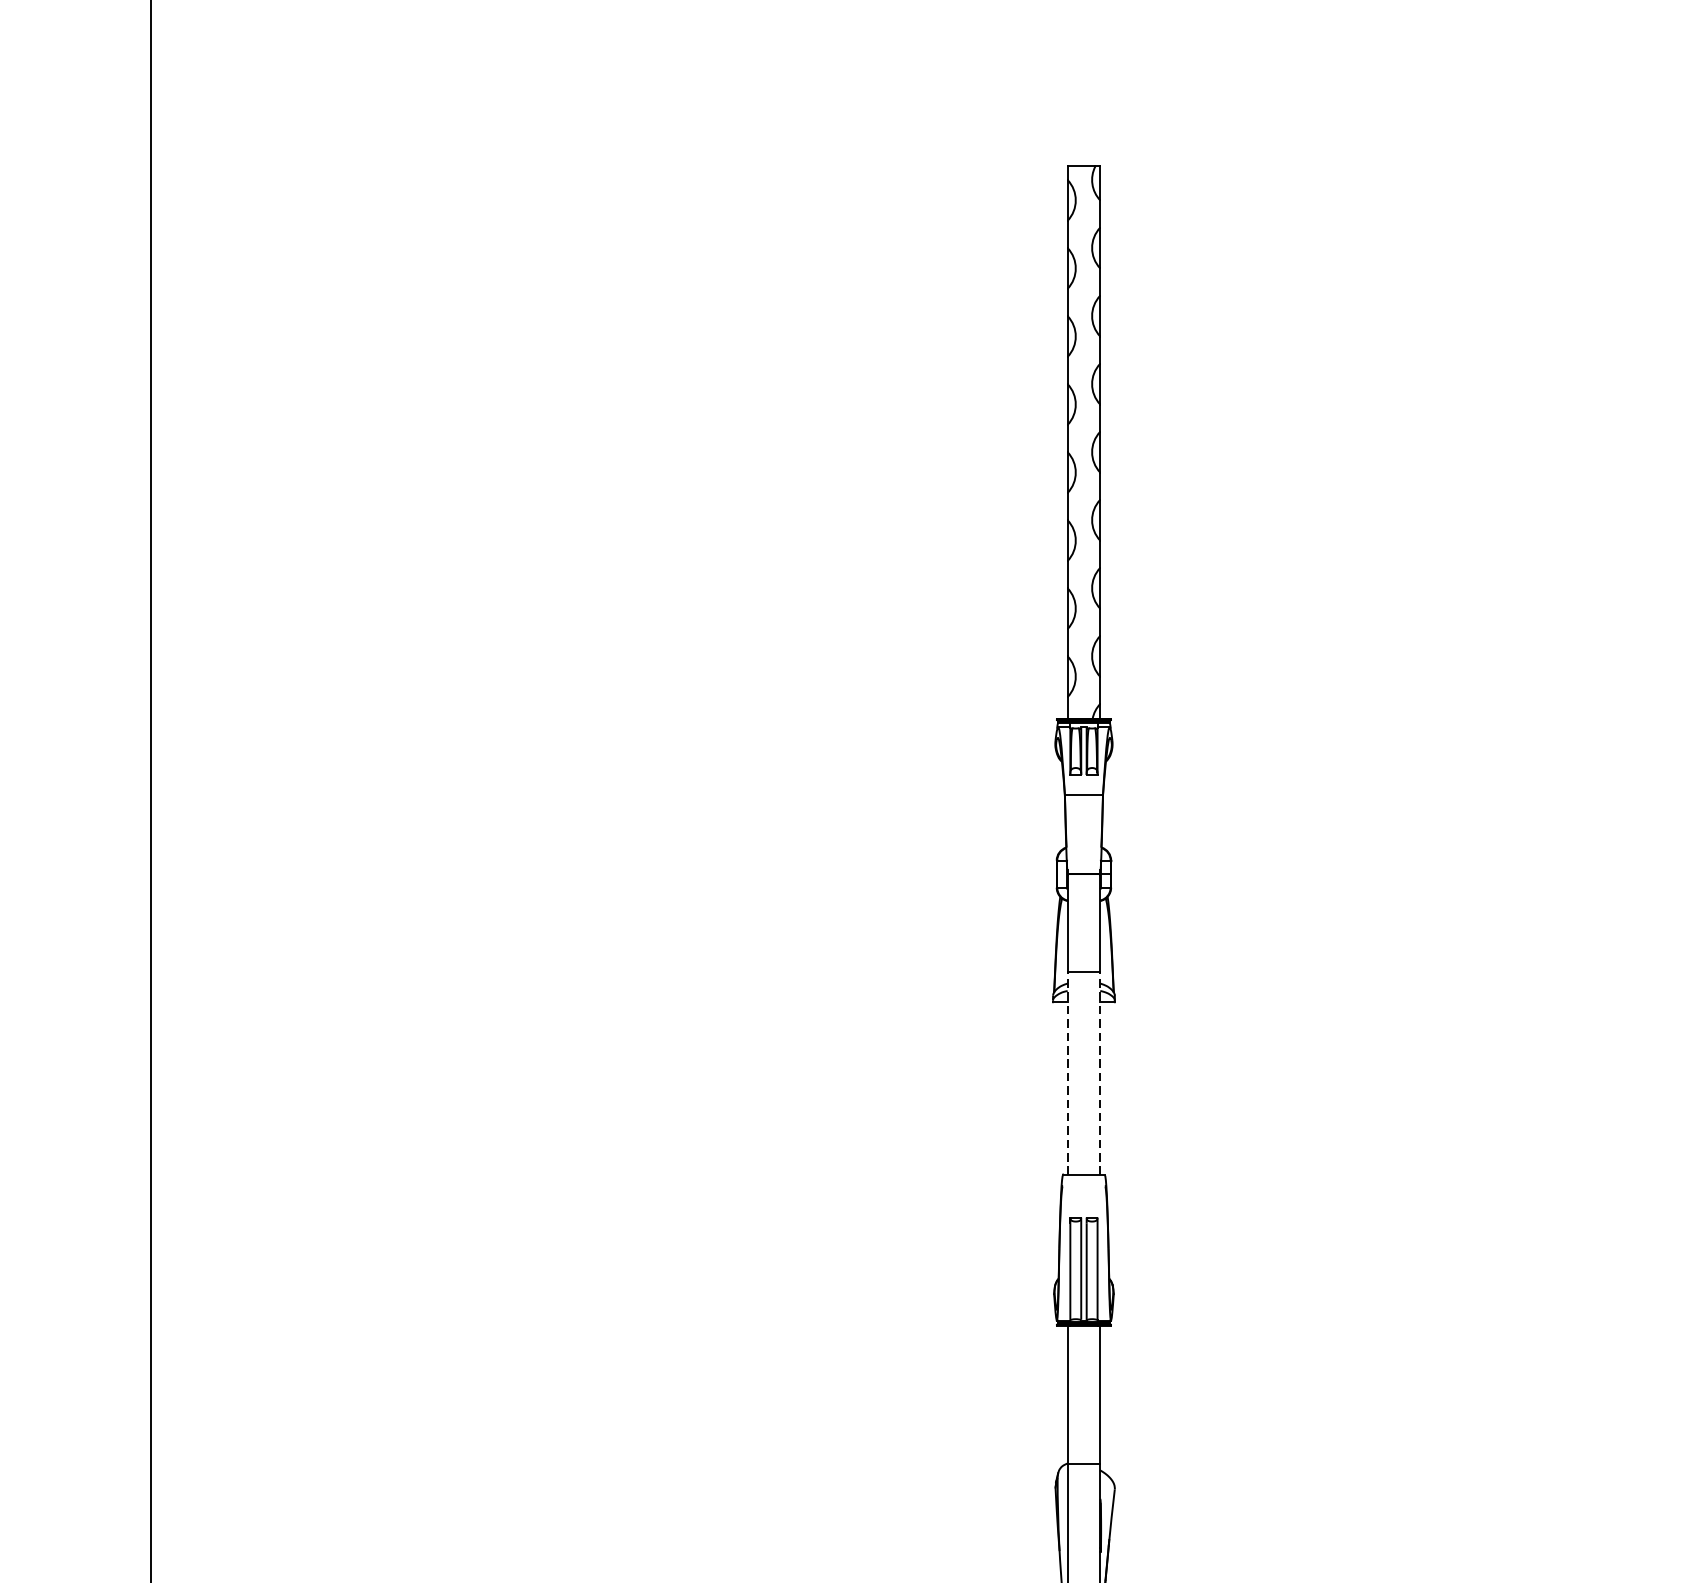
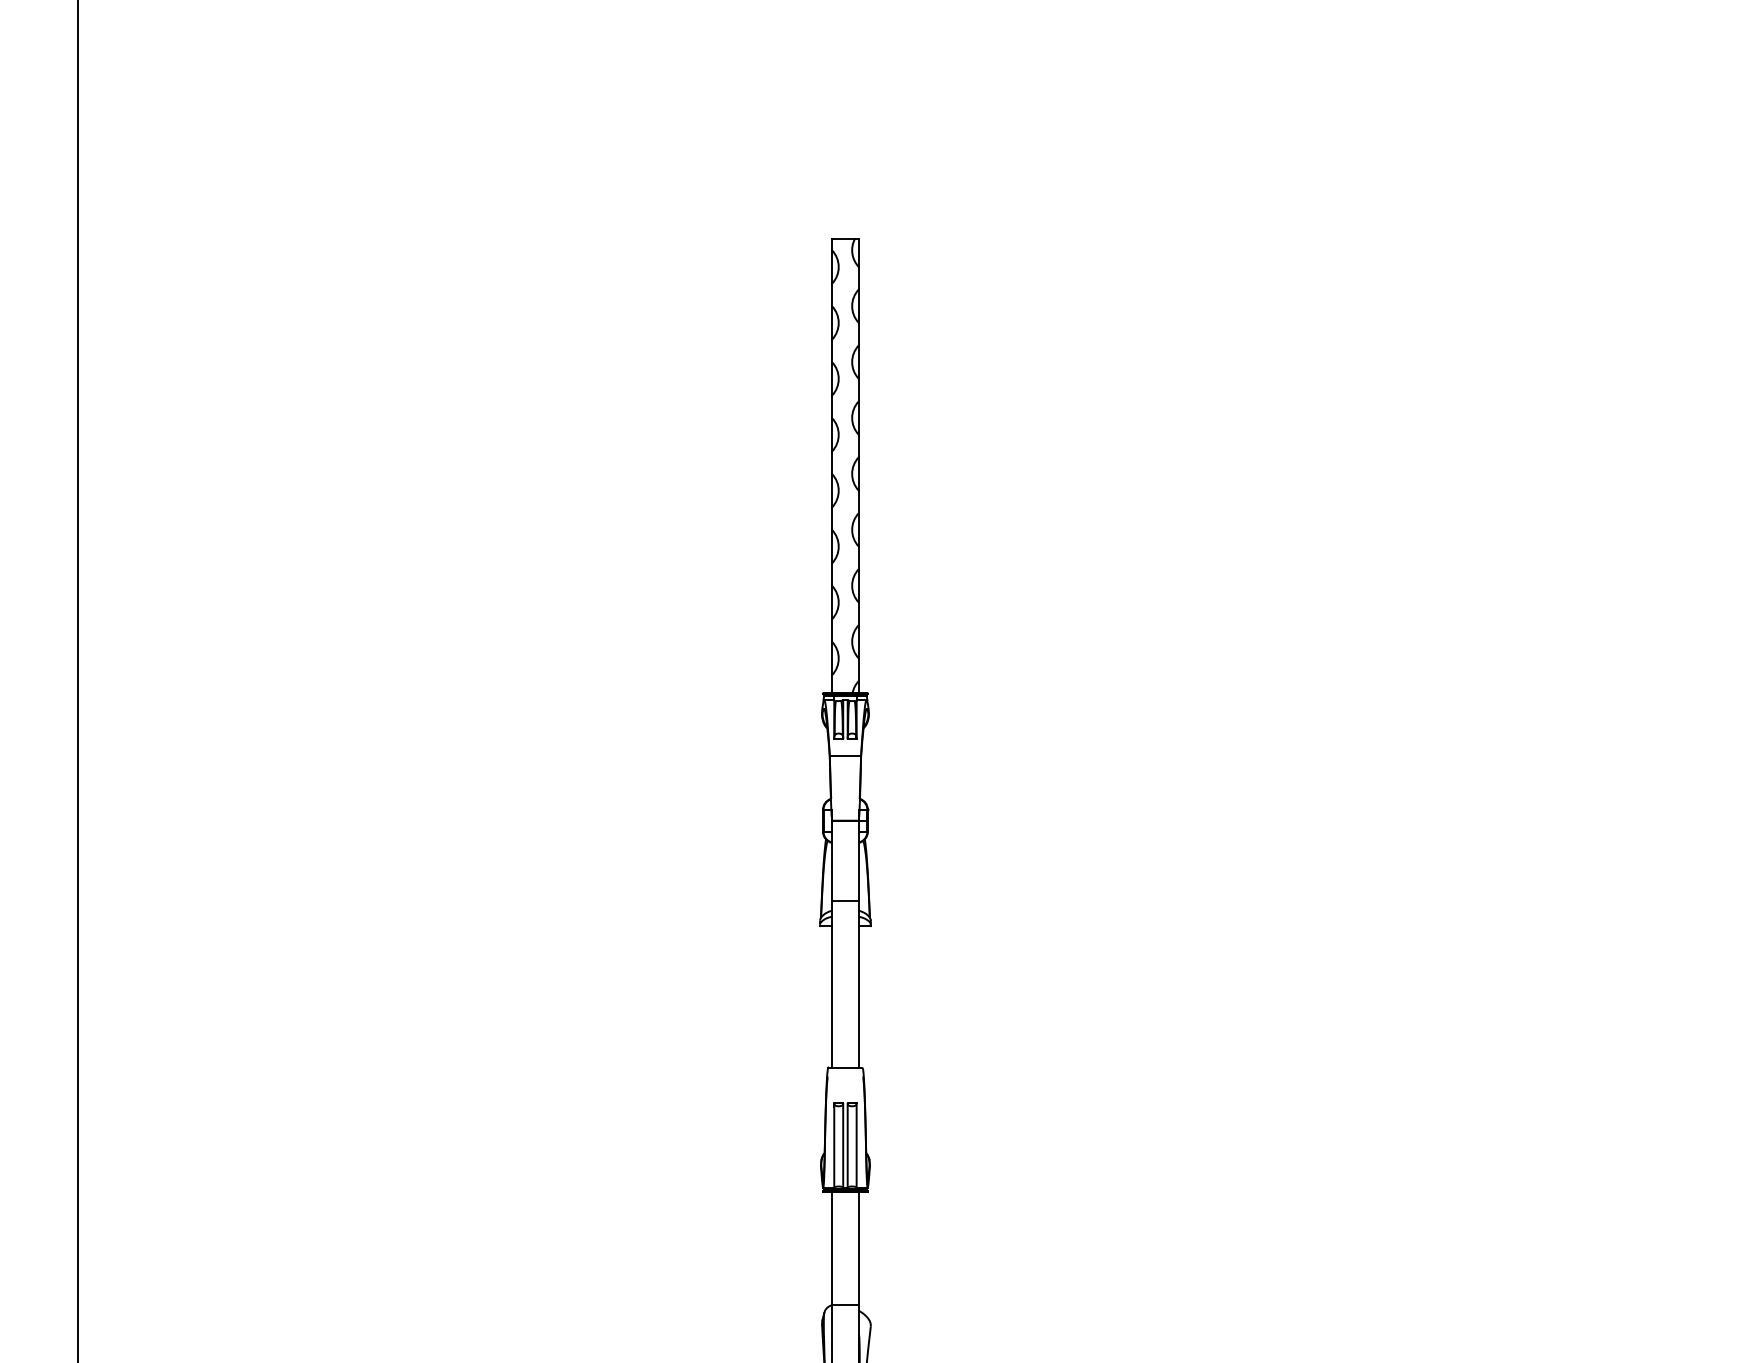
line: (1068, 1073) -> (832, 984), dashed -> solid
line: (1099, 1073) -> (858, 984), dashed -> solid

